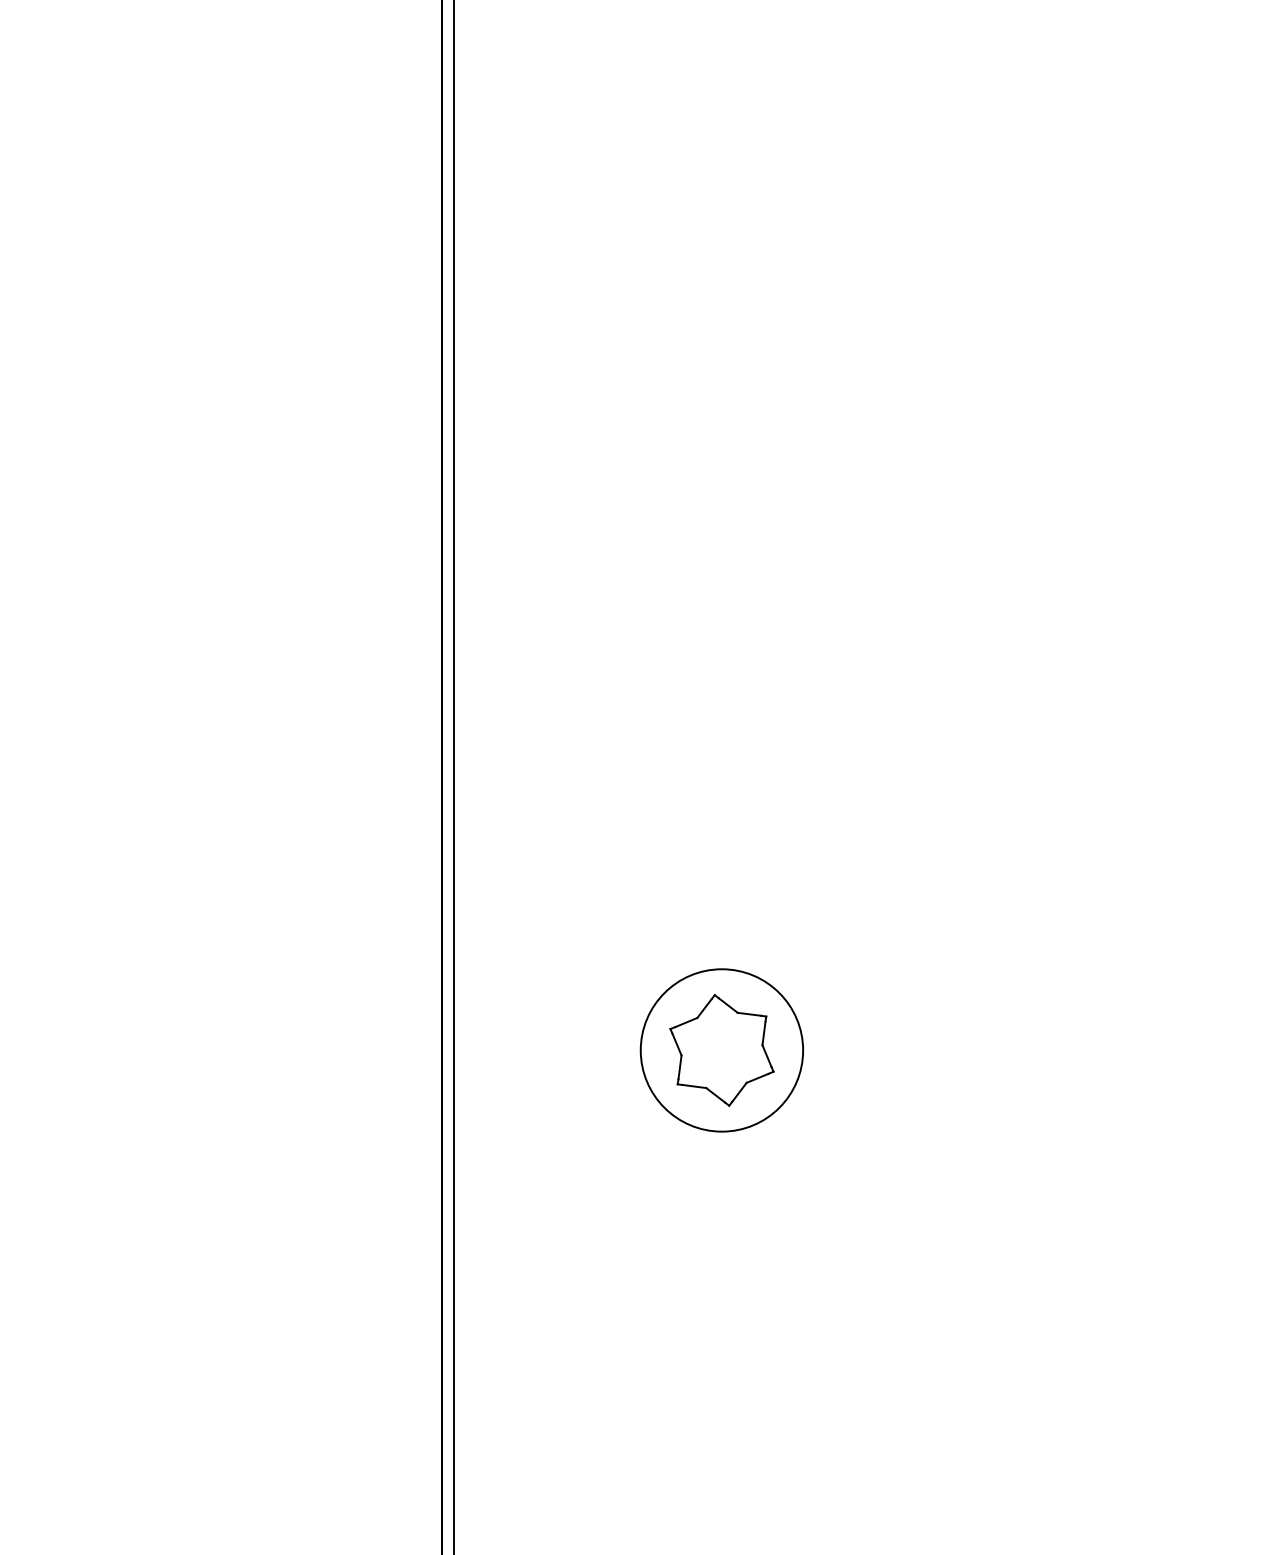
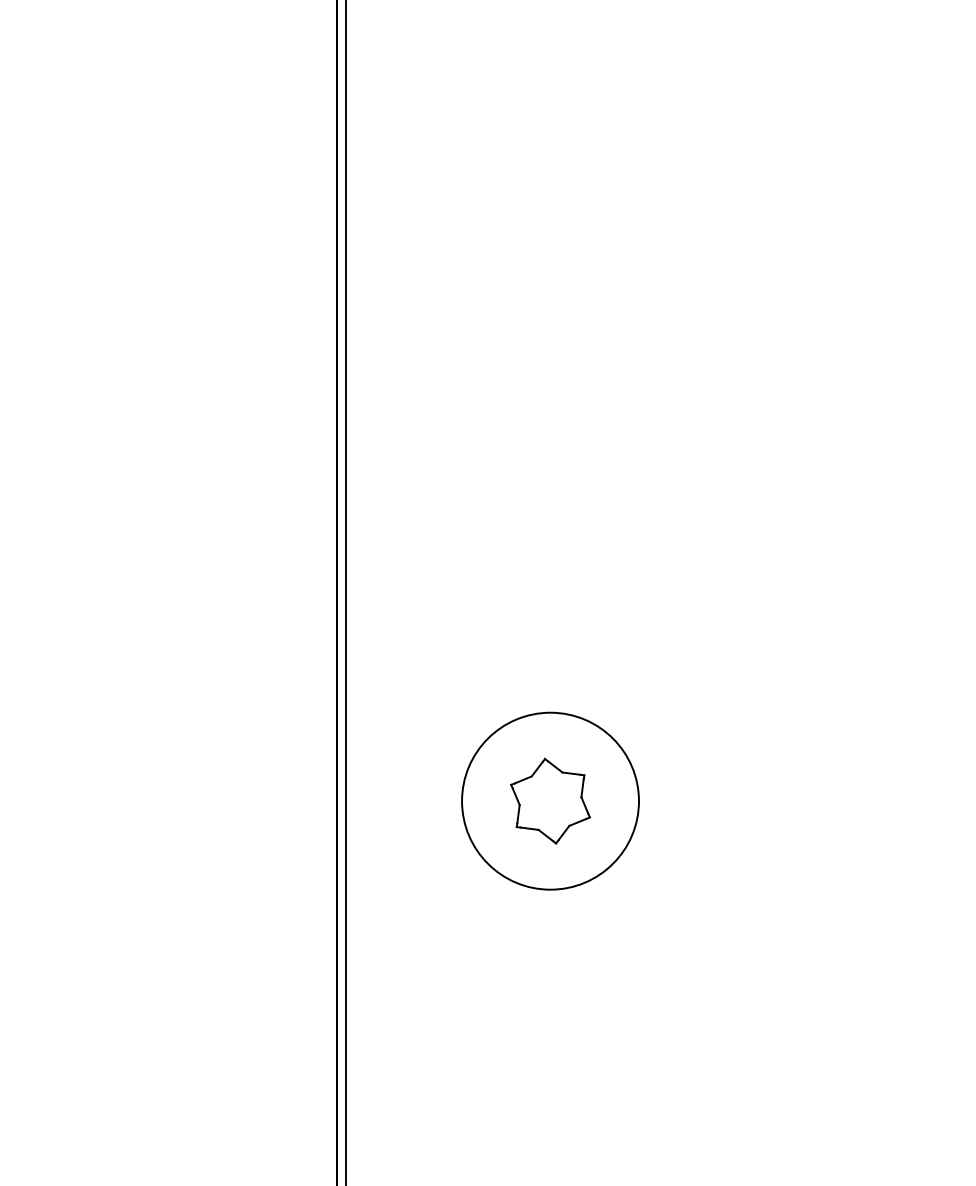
circle: (721, 1050) -> (550, 801), size x1.43

